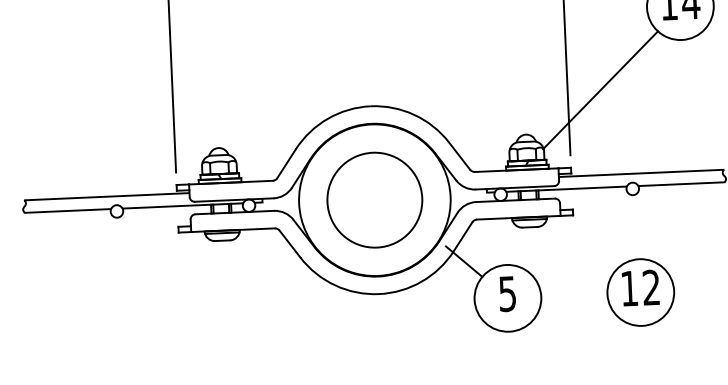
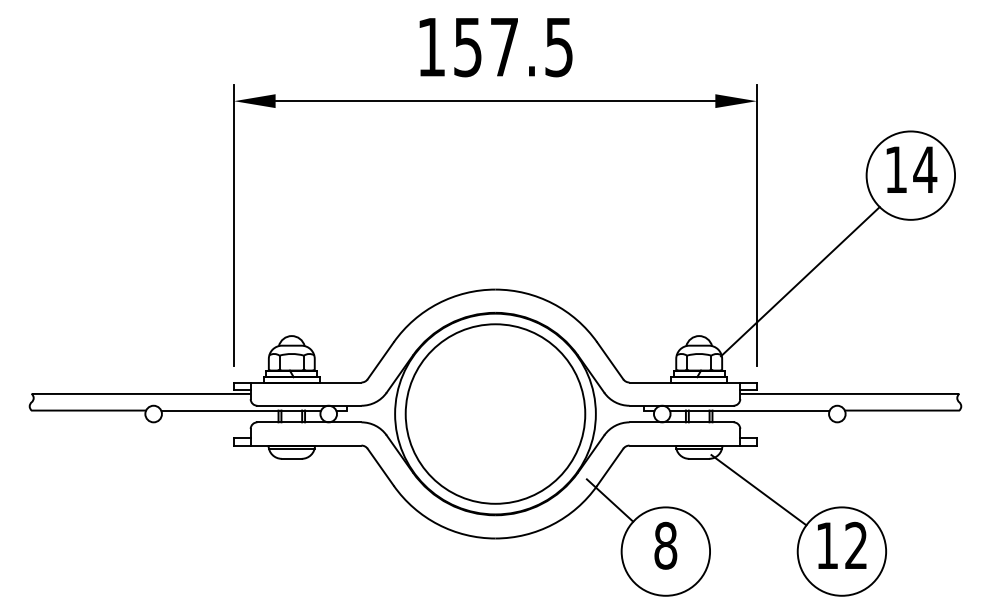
circle: (374, 199) -> (495, 413), size x1.43
line: (575, 249) -> (758, 490), added
text: (507, 293) -> (665, 545), 5 -> 8

